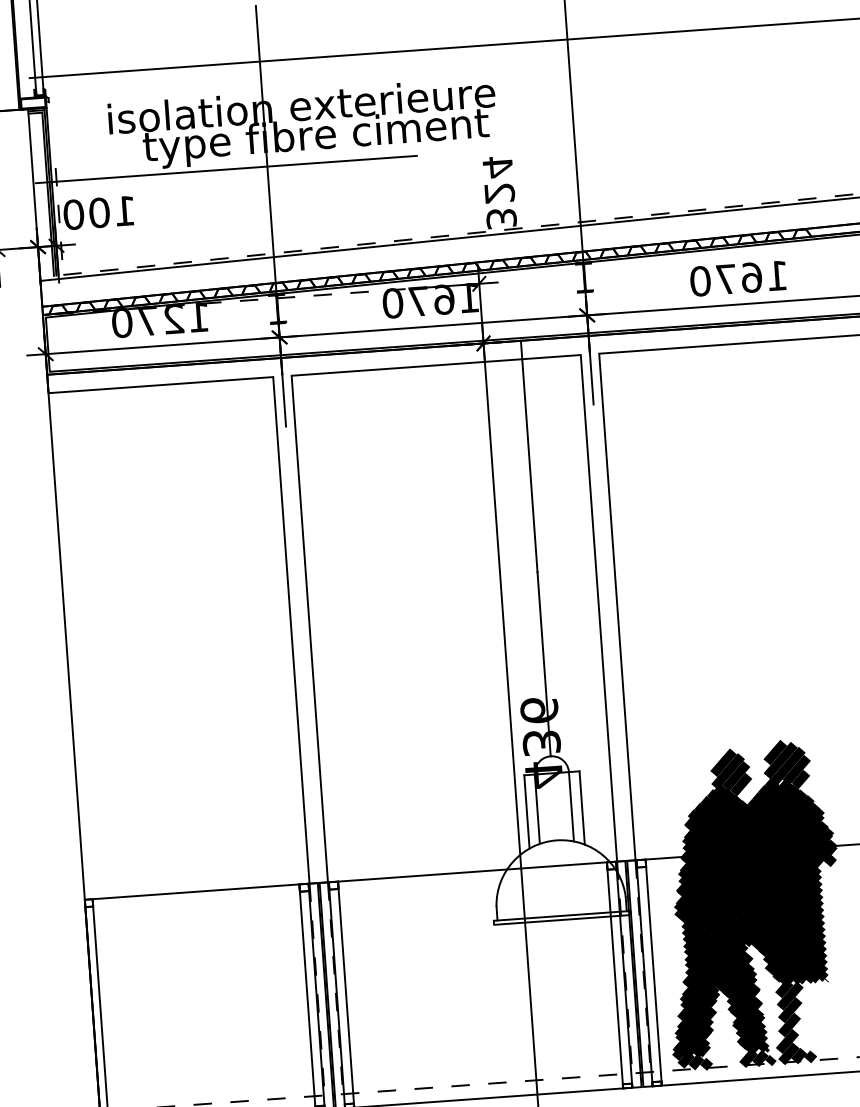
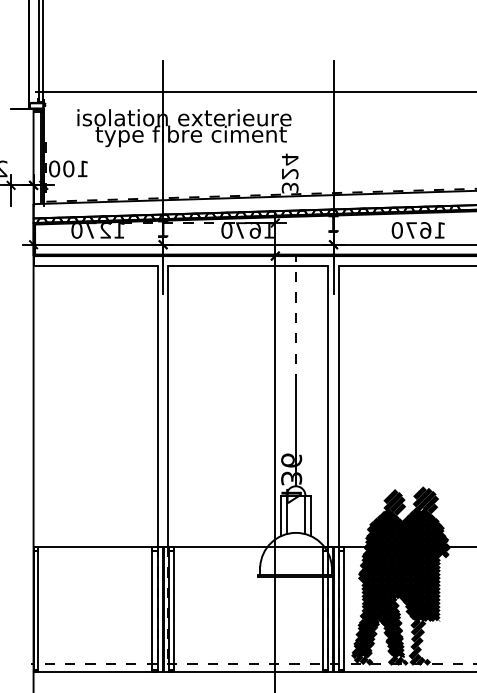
line: (224, 170) -> (139, 150), removed
line: (530, 455) -> (296, 319), solid -> dashed

